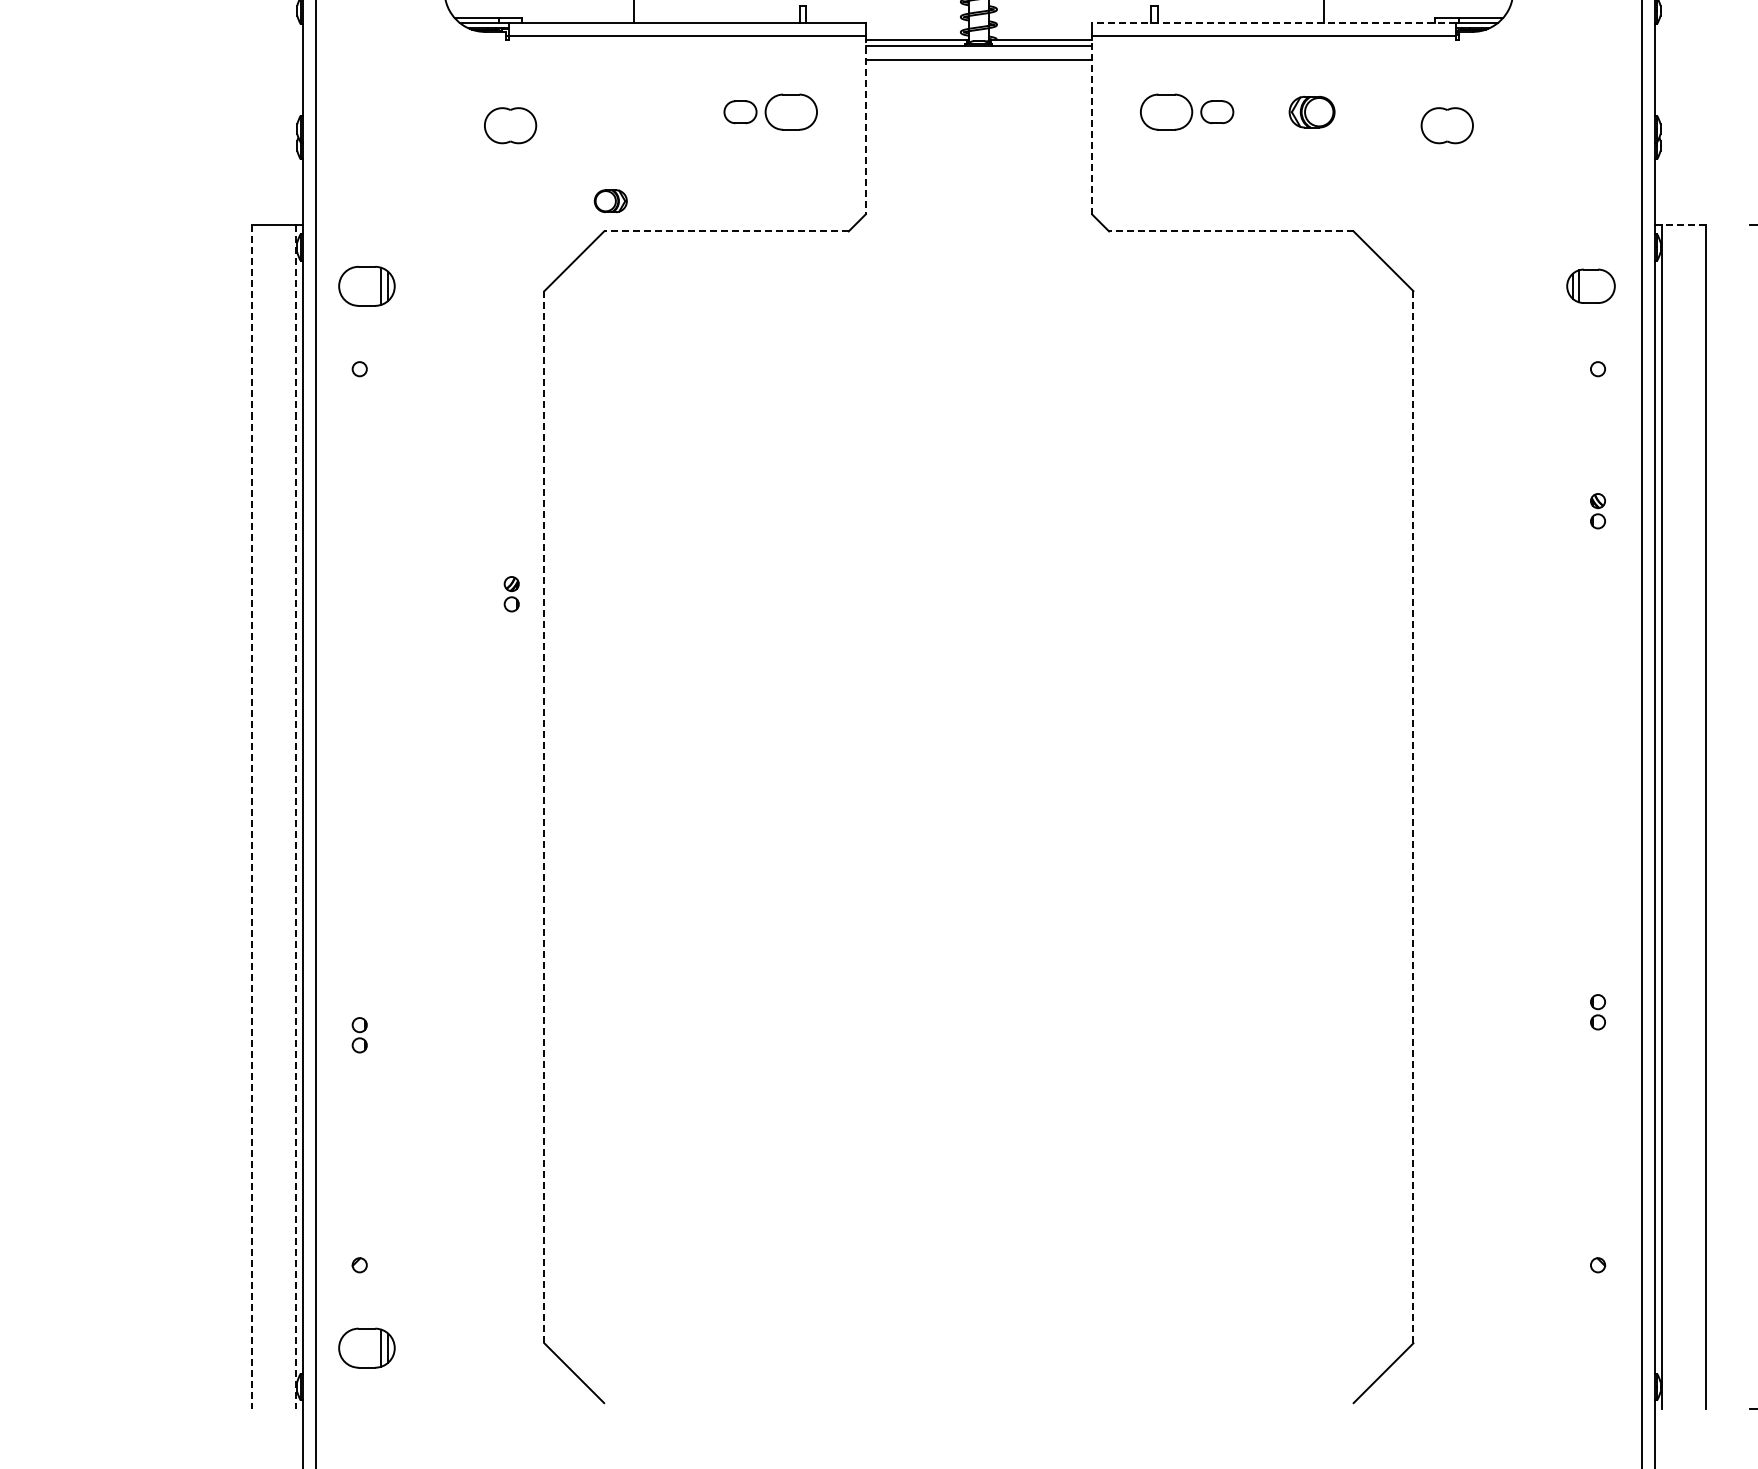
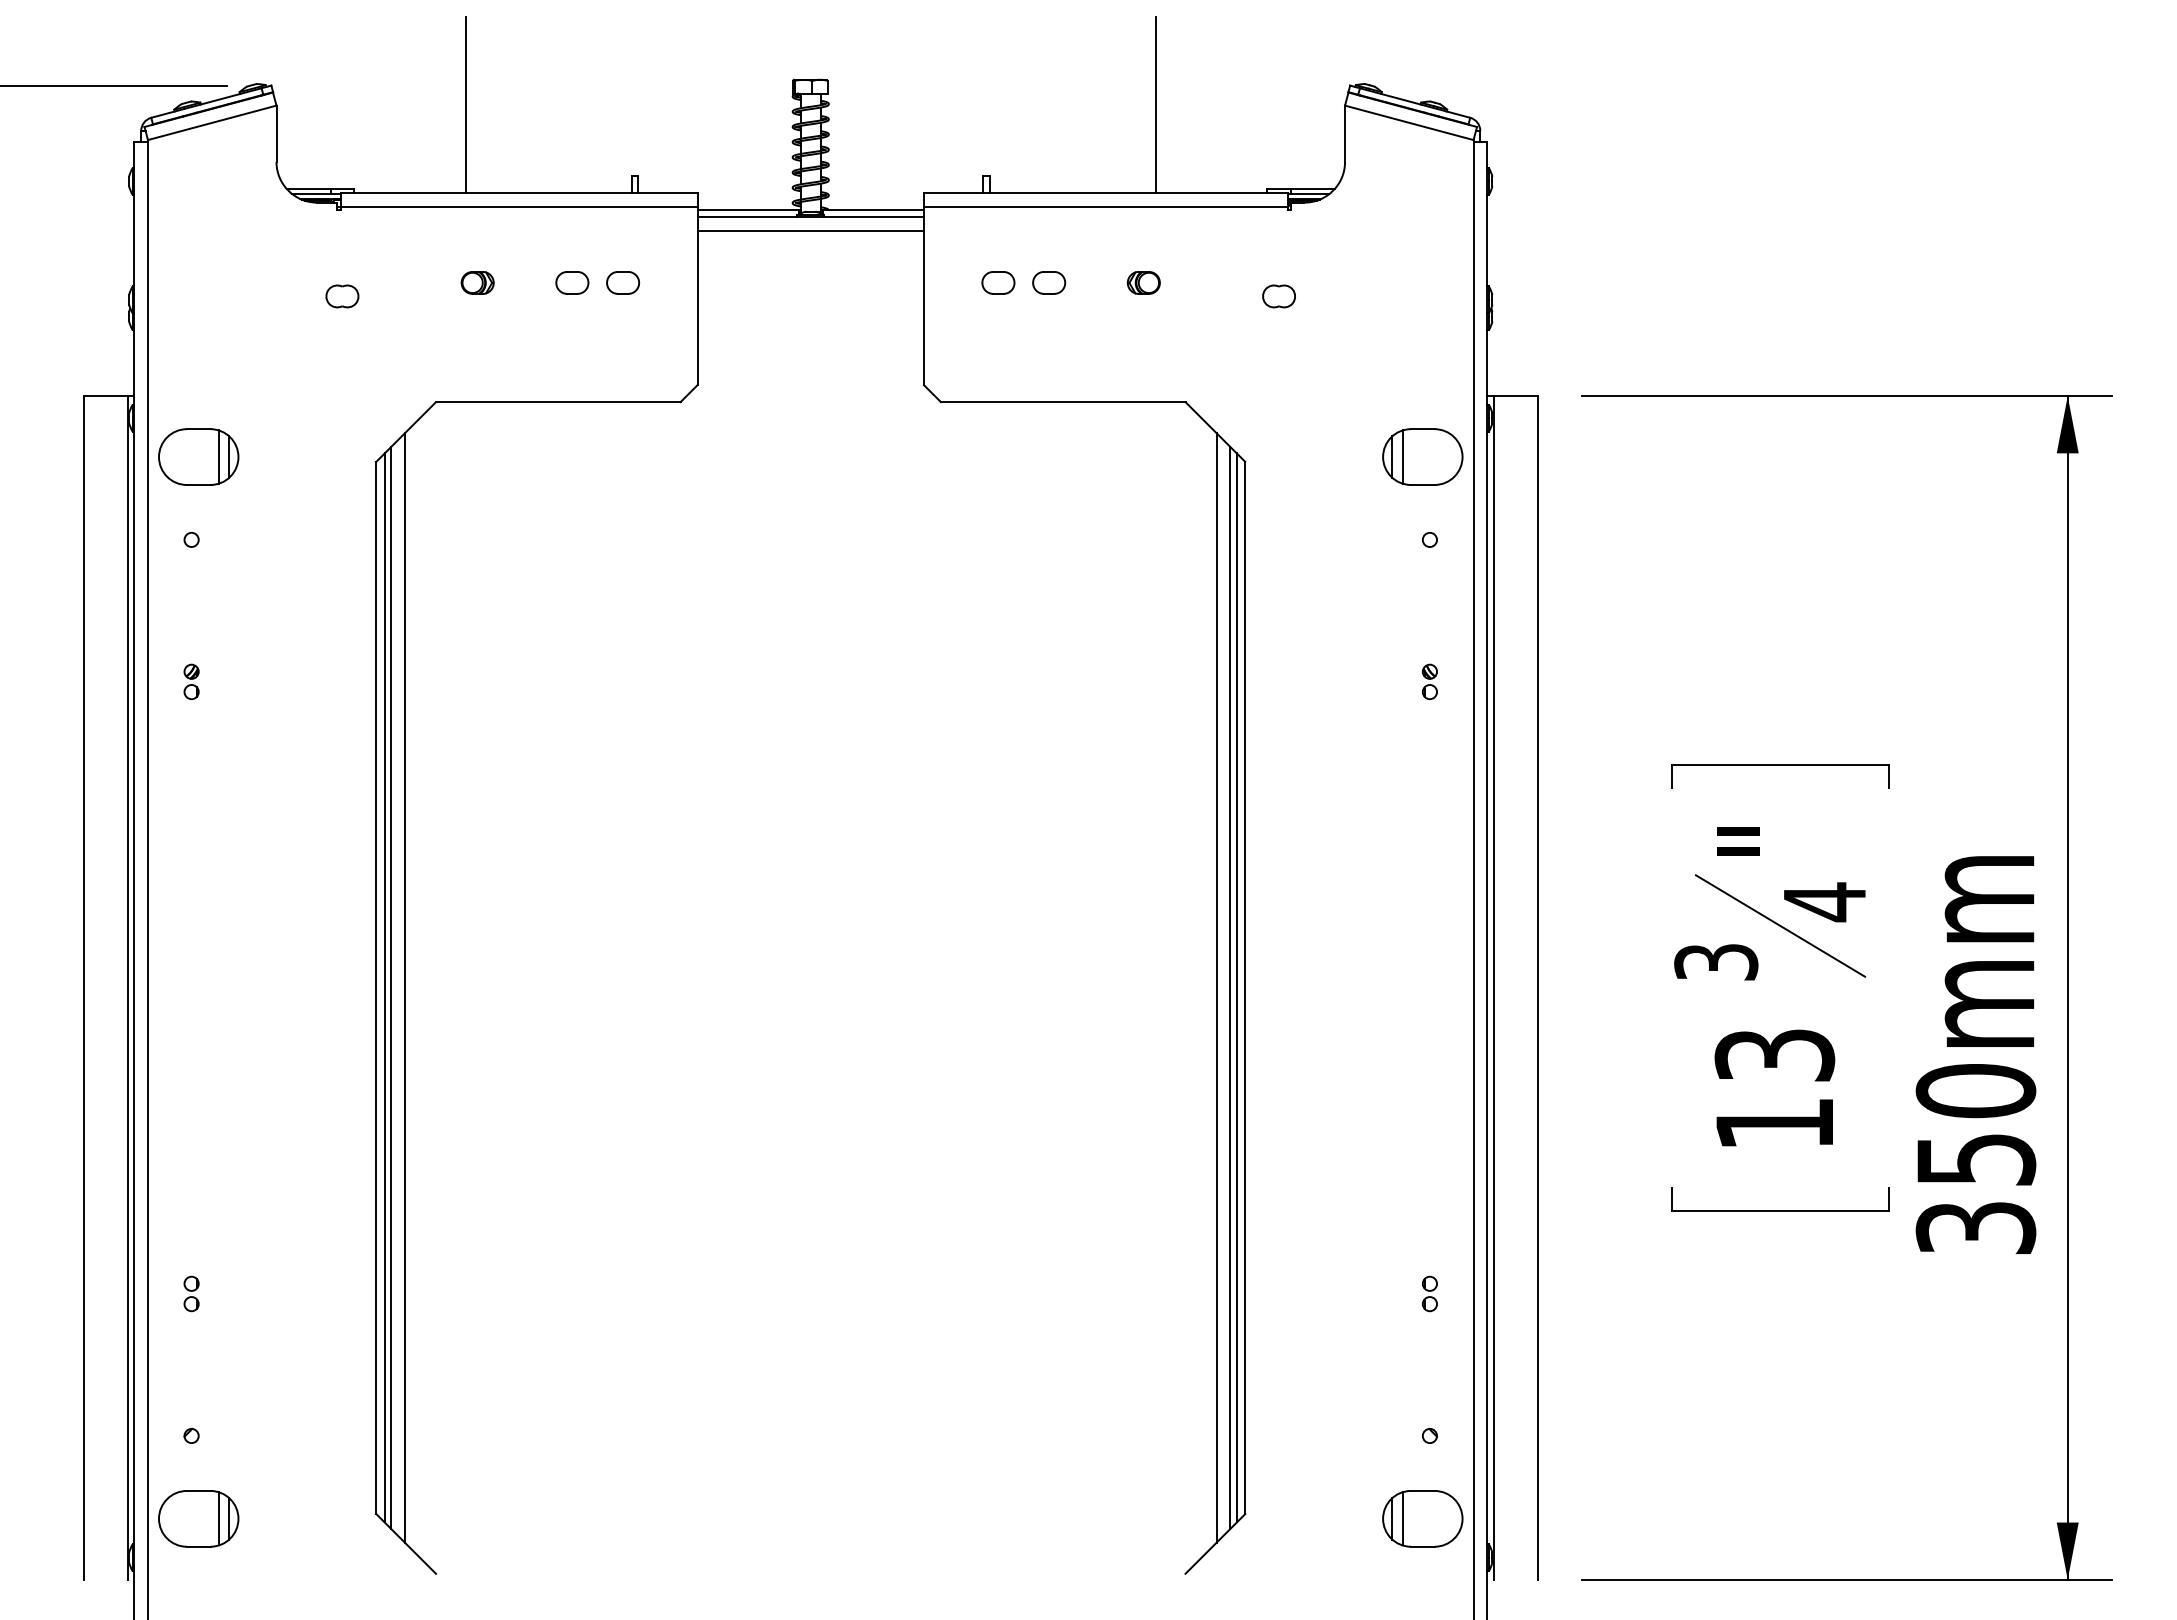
line: (1273, 22) -> (1105, 193), dashed -> solid
part: (790, 111) -> (622, 282), size x0.62
part: (1166, 111) -> (998, 282), size x0.62
part: (1311, 111) -> (1143, 282), size x0.71
line: (1092, 124) -> (924, 295), dashed -> solid
part: (510, 125) -> (342, 296), size x0.62
line: (865, 125) -> (697, 296), dashed -> solid
part: (1446, 125) -> (1278, 296), size x0.62
part: (610, 200) -> (477, 282), moved
line: (1683, 225) -> (1515, 396), dashed -> solid
line: (725, 231) -> (557, 402), dashed -> solid
line: (1230, 231) -> (1062, 402), dashed -> solid
part: (366, 285) -> (198, 456), size x1.43
part: (1590, 285) -> (1422, 456), size x1.67
part: (511, 593) -> (191, 681), moved
line: (251, 816) -> (83, 987), dashed -> solid
line: (295, 816) -> (127, 987), dashed -> solid
line: (552, 816) -> (384, 987), added
line: (559, 816) -> (391, 987), added
line: (573, 816) -> (405, 987), added
line: (1384, 816) -> (1216, 987), added
line: (1398, 816) -> (1230, 987), added
line: (1404, 816) -> (1236, 987), added
line: (1413, 816) -> (1245, 987), dashed -> solid
line: (544, 817) -> (376, 988), dashed -> solid
part: (1597, 1011) -> (1429, 1293), moved
part: (359, 1034) -> (191, 1293), moved
part: (366, 1347) -> (198, 1518), size x1.43
part: (1590, 1347) -> (1422, 1518), added

